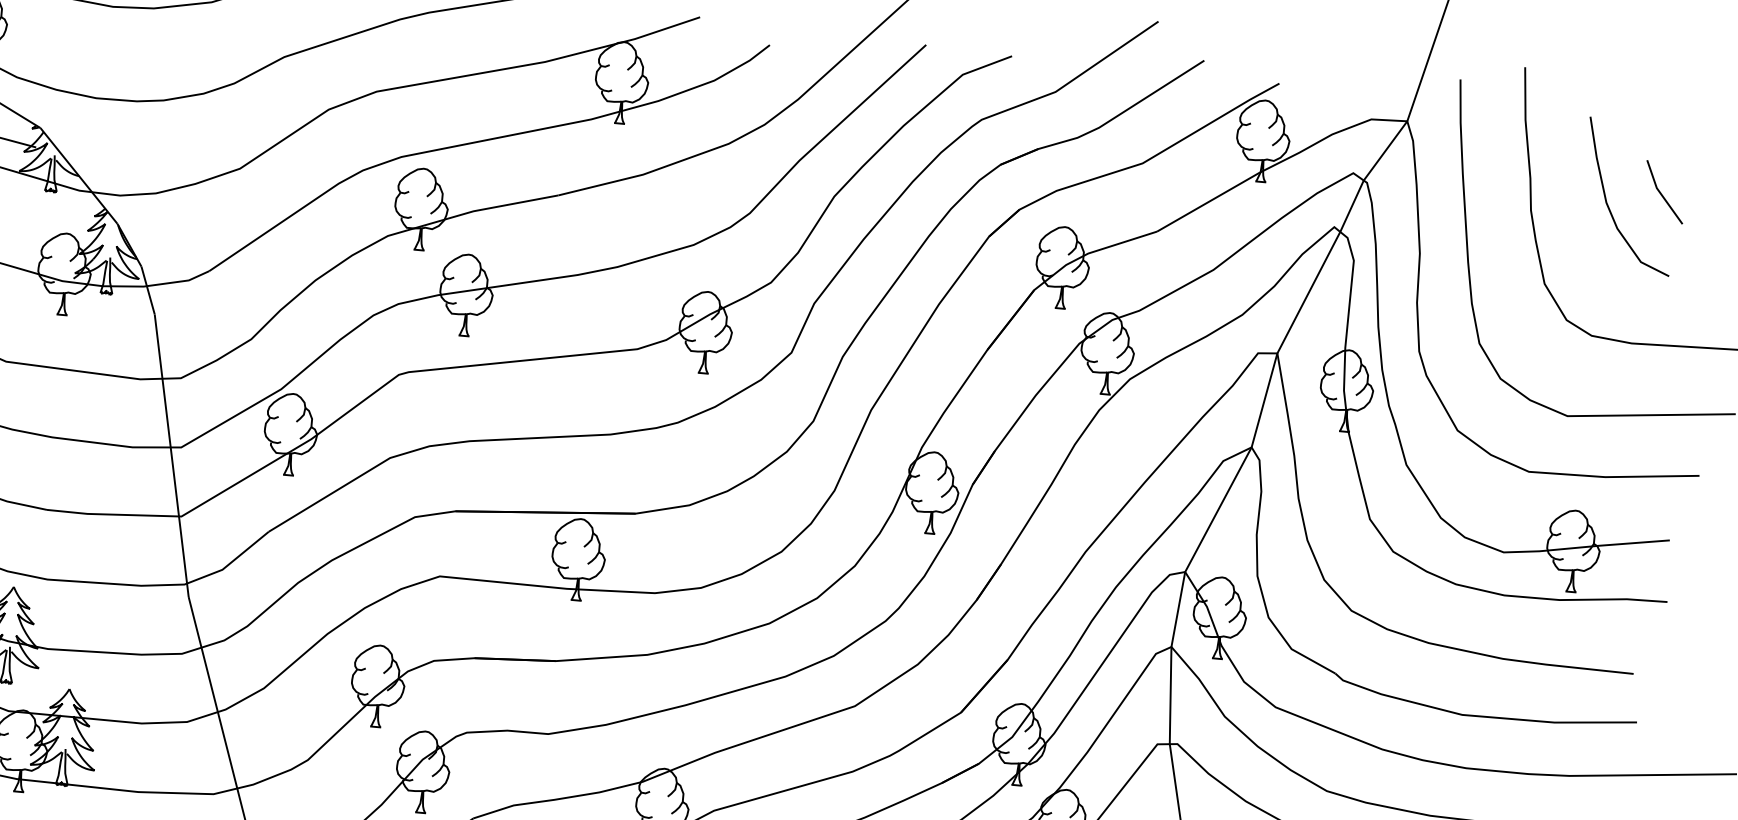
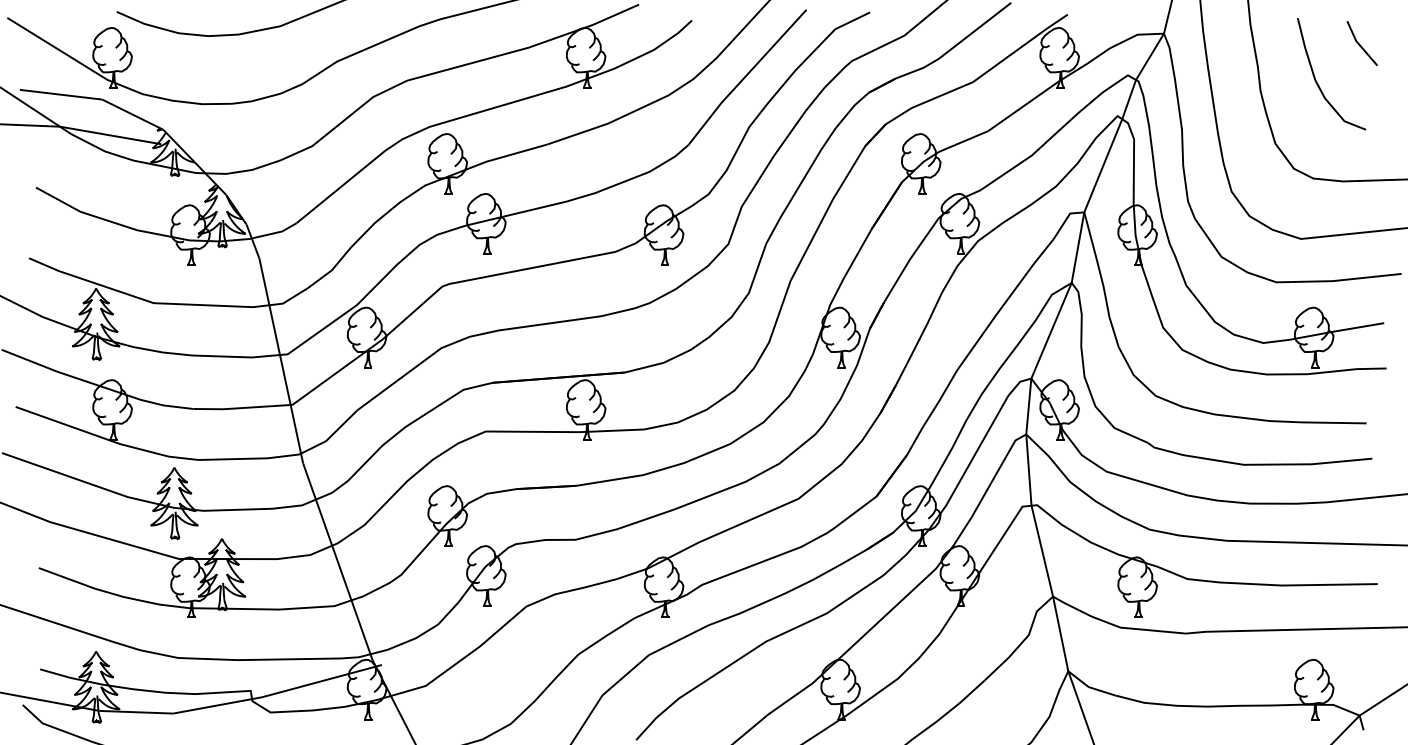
line: (1662, 193) -> (1360, 44), moved

